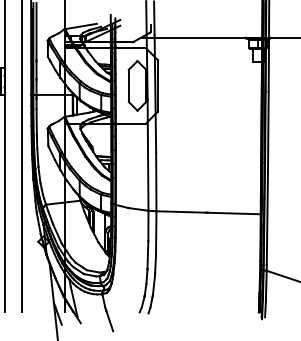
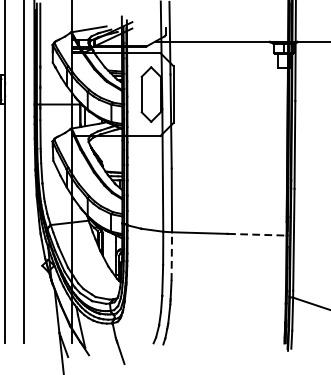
line: (234, 213) -> (257, 234), solid -> dashed
line: (156, 232) -> (172, 255), solid -> dashed

